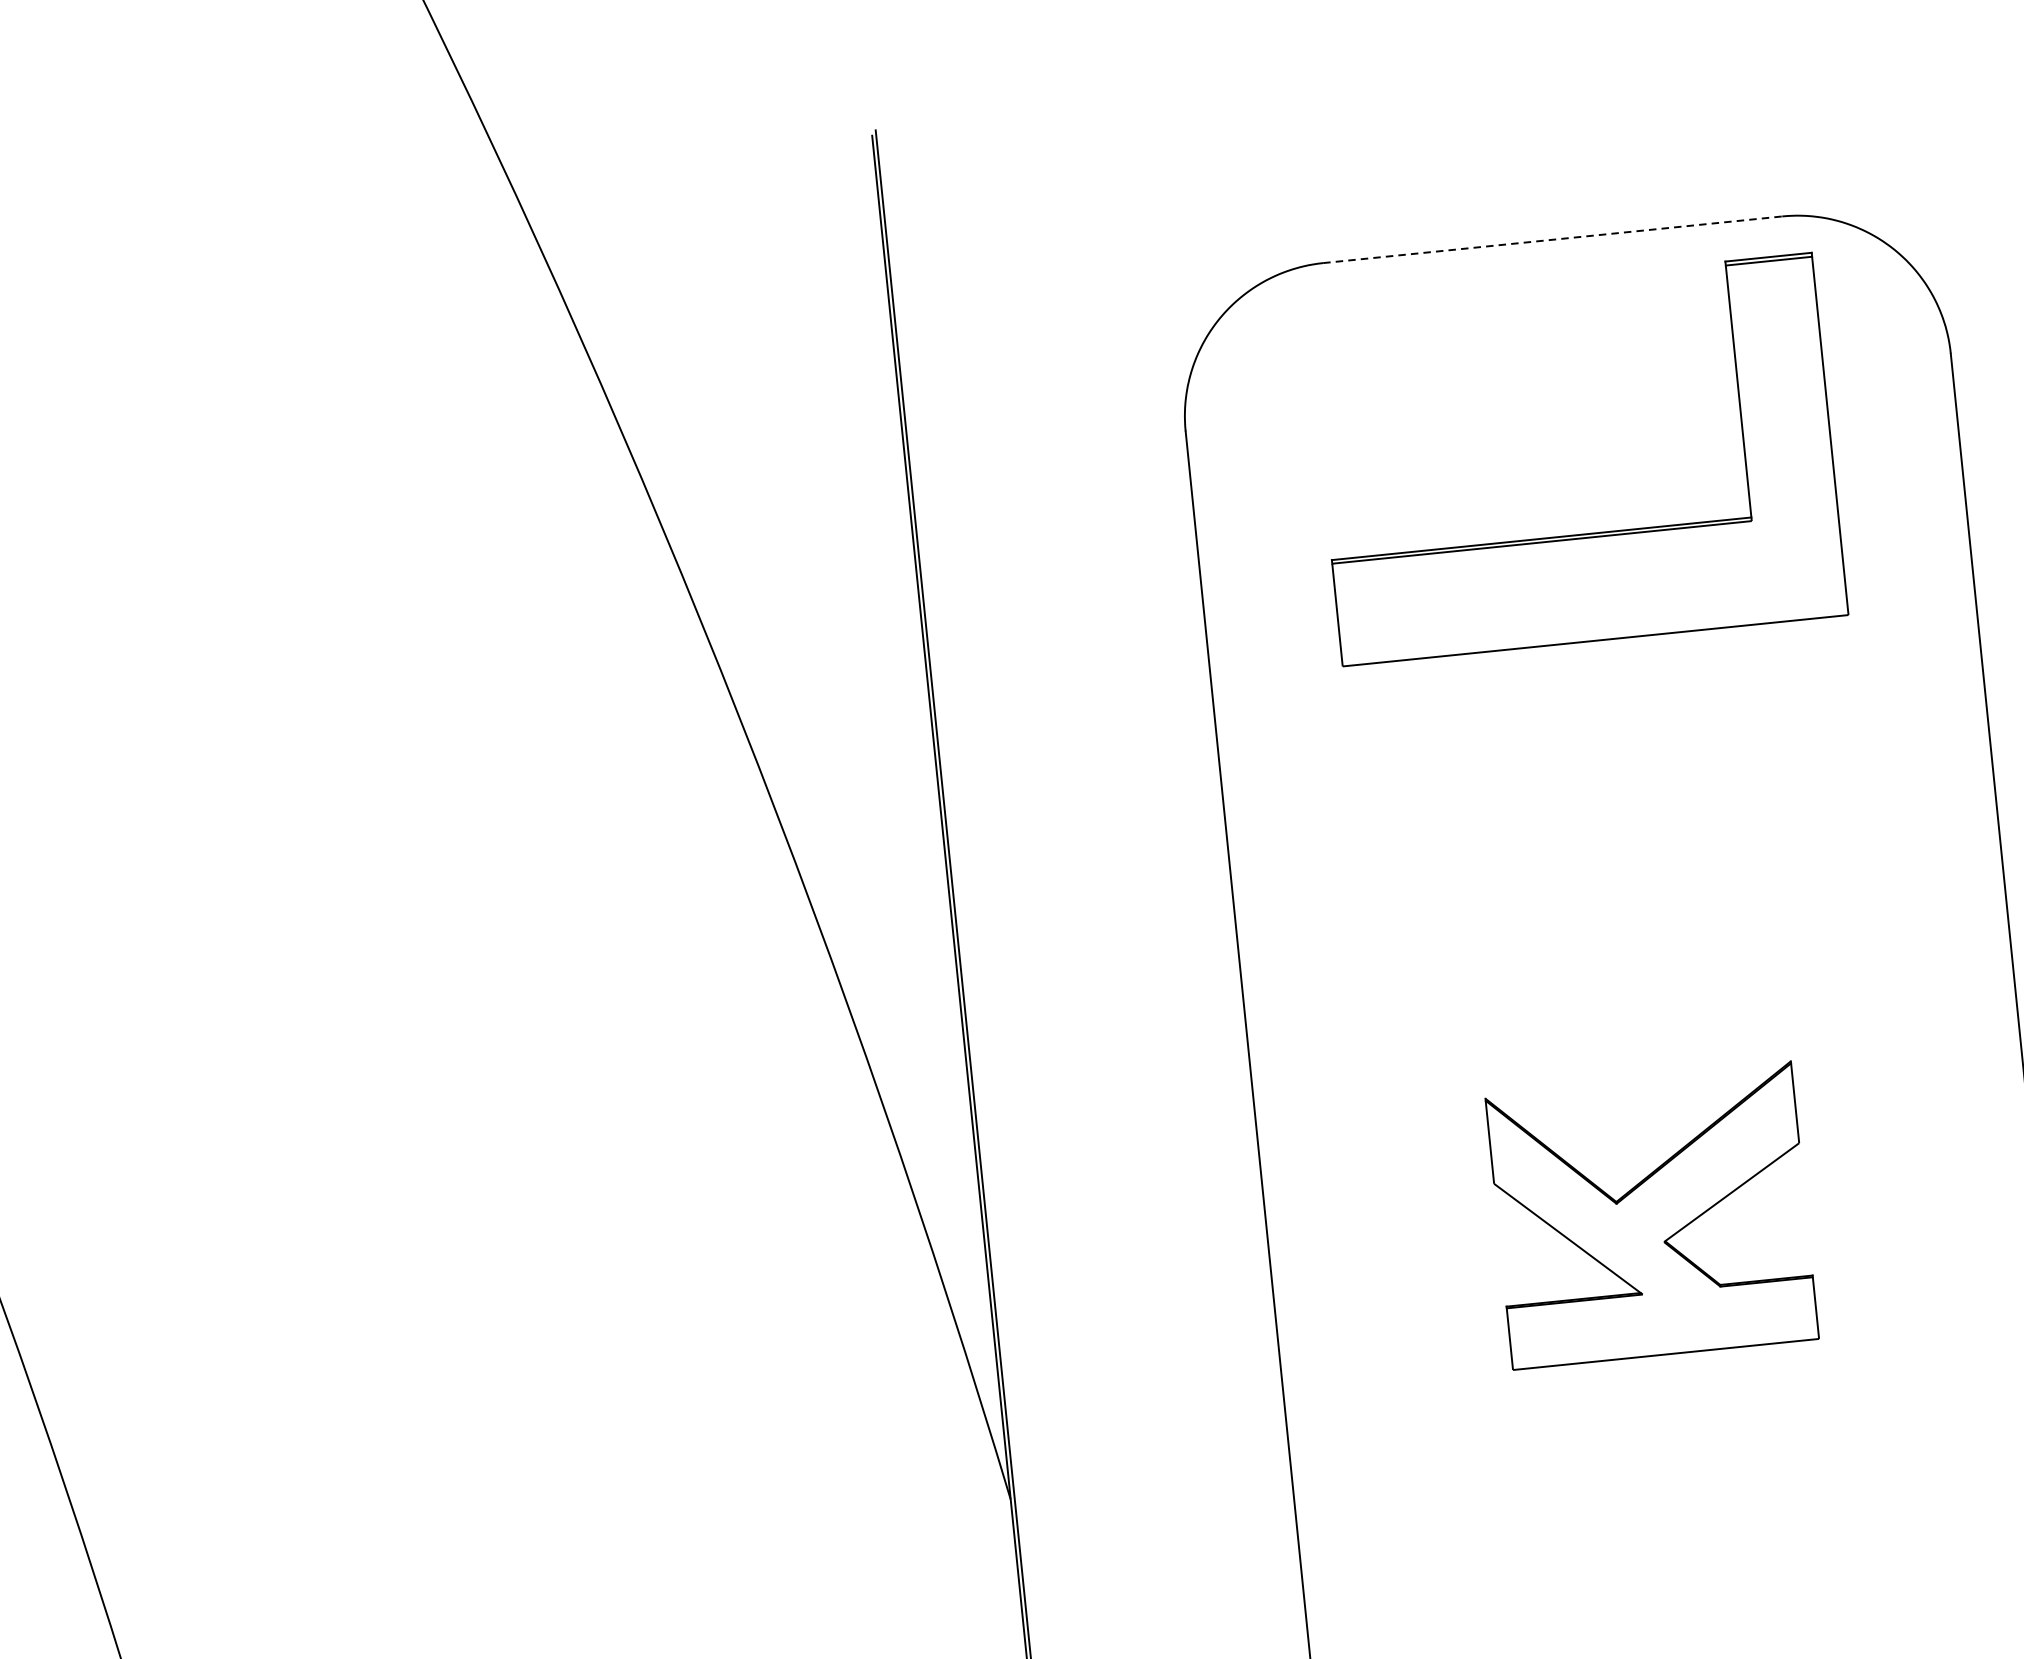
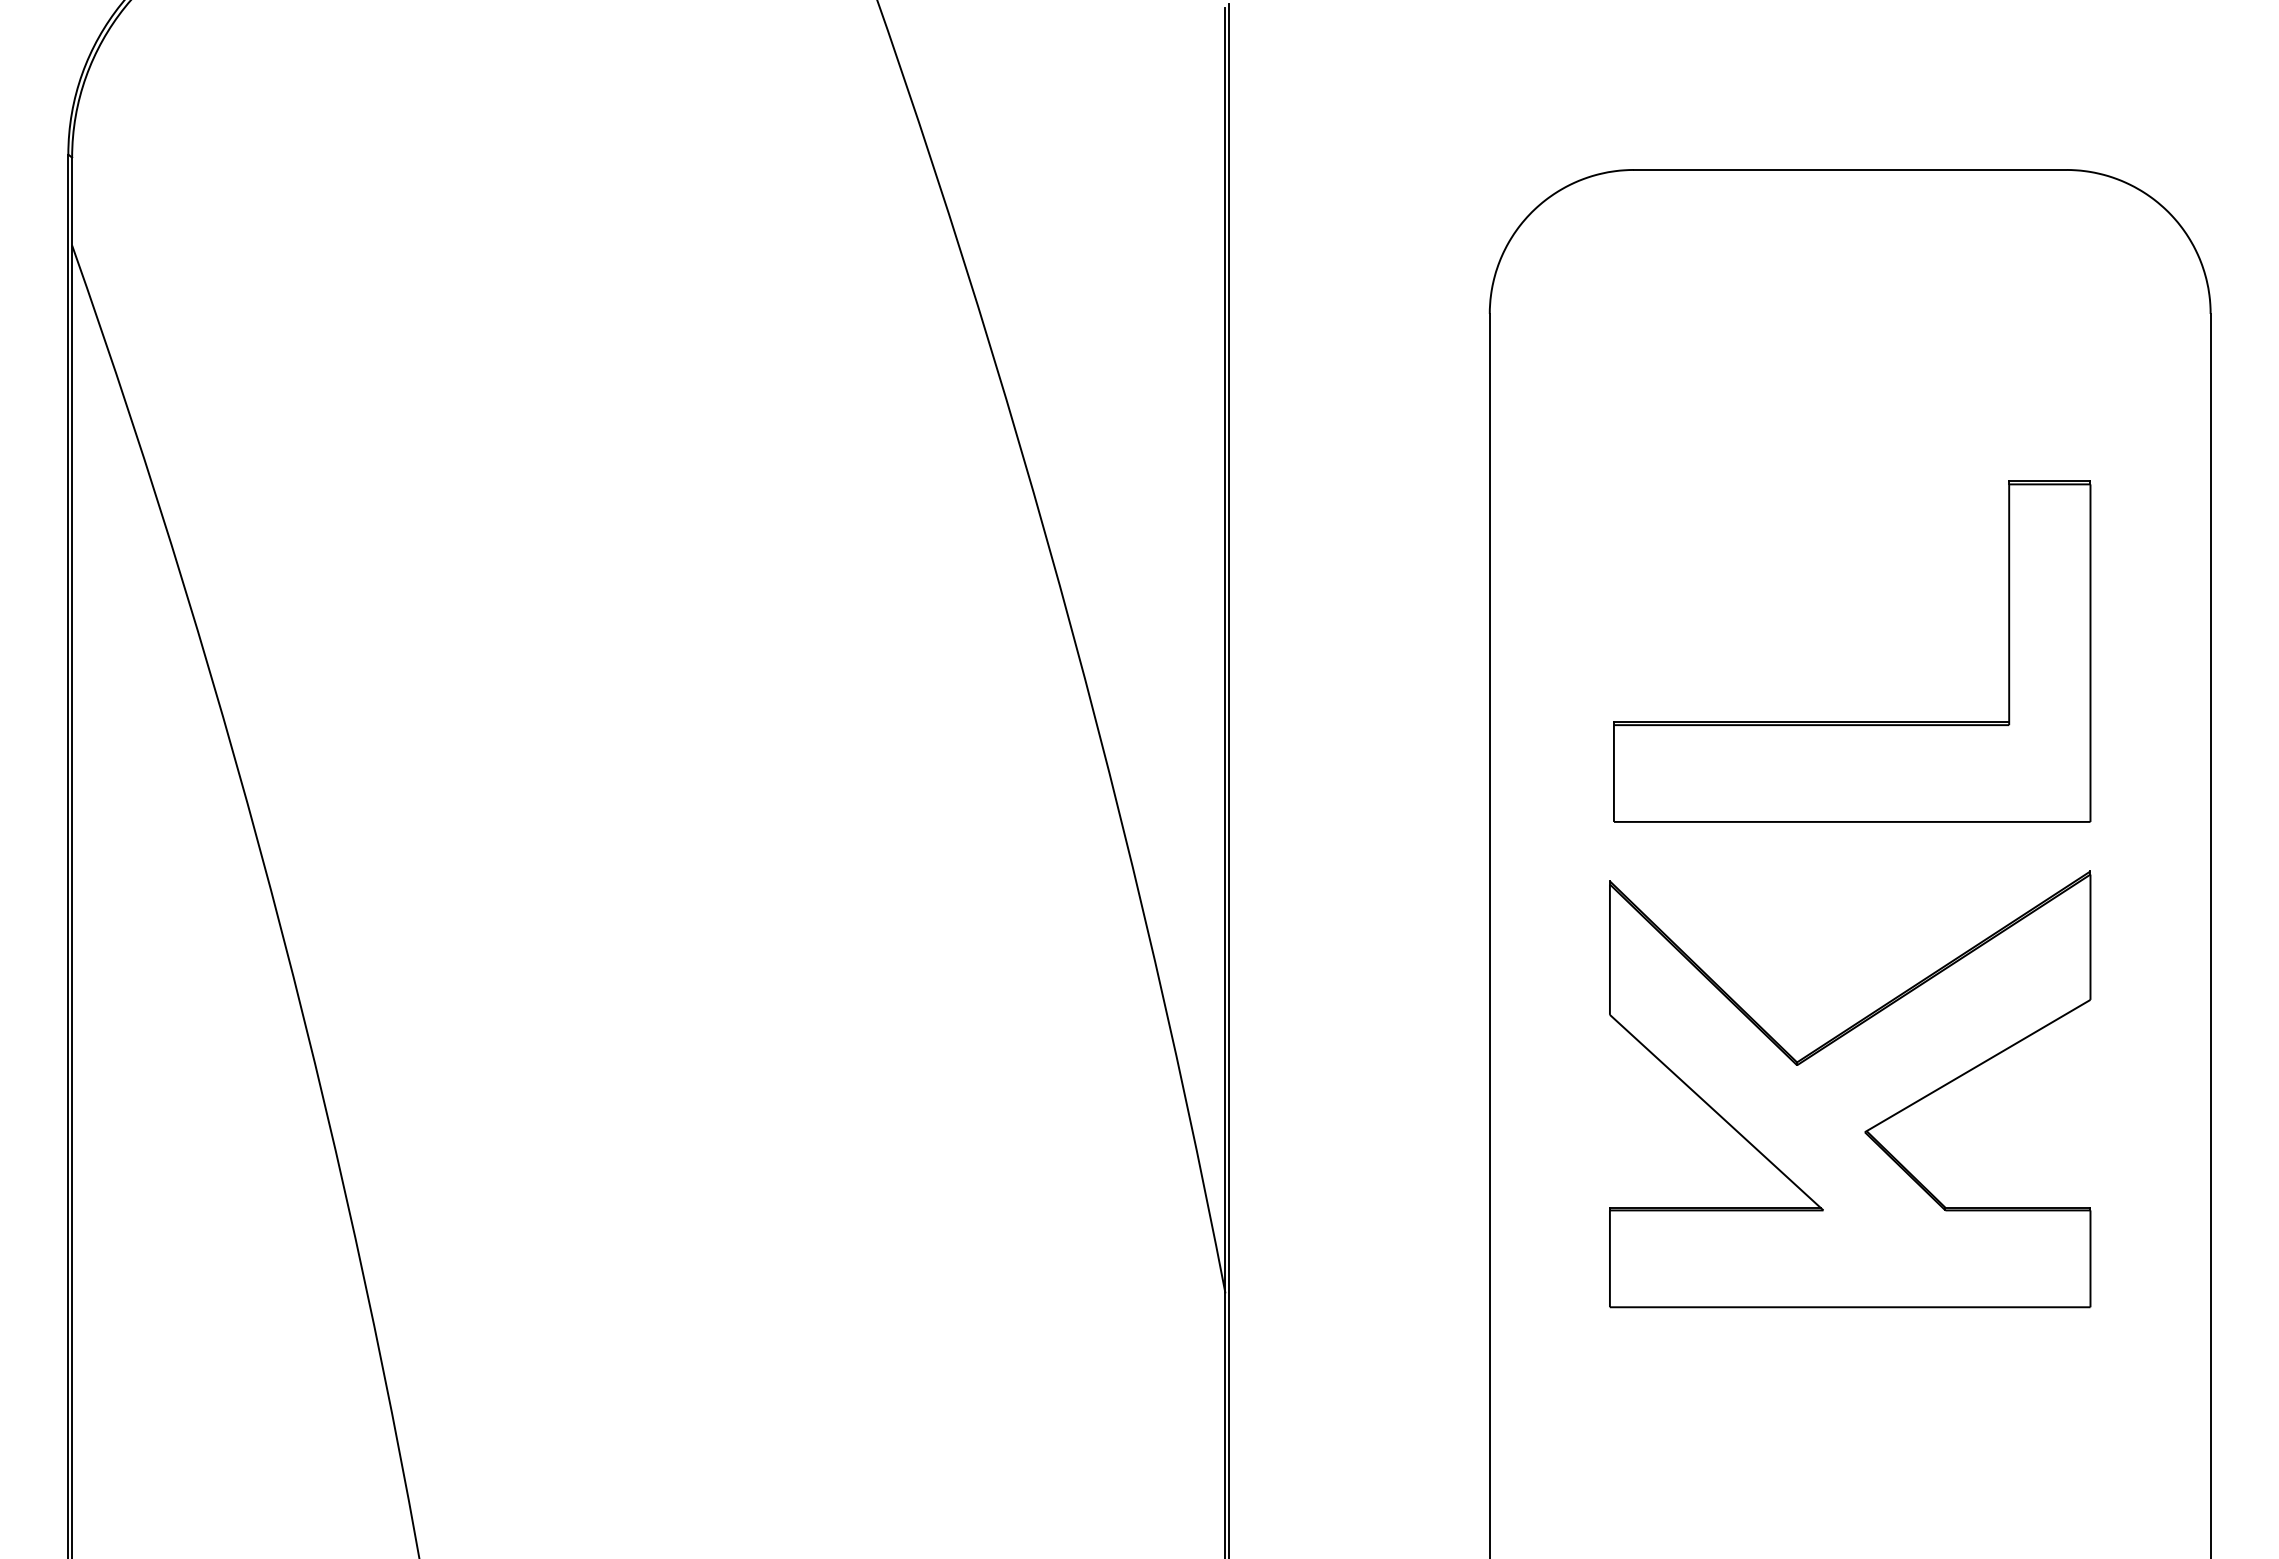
line: (1552, 239) -> (1850, 169), dashed -> solid
part: (1585, 534) -> (1852, 721), moved
part: (1652, 1215) -> (1850, 1089), size x1.67

